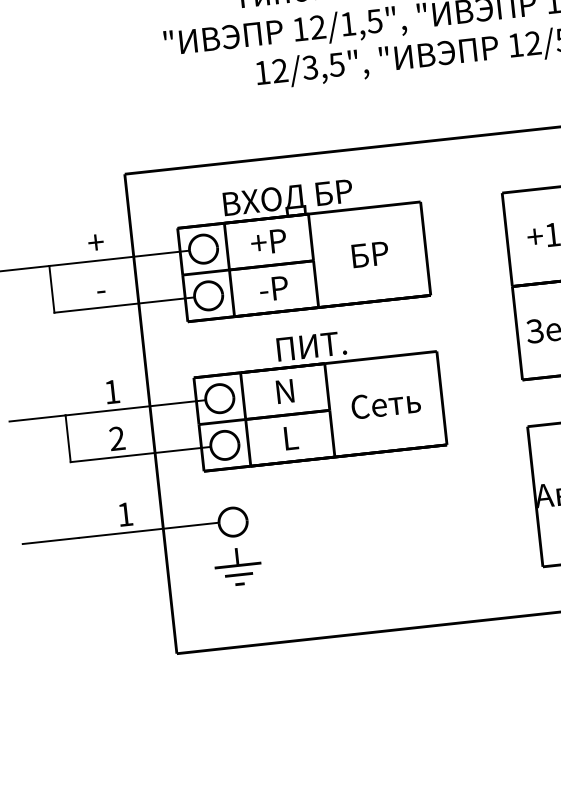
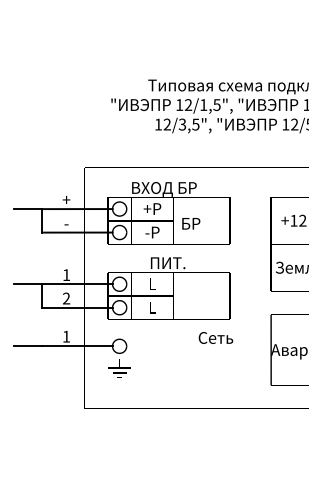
text: (370, 253) -> (191, 223), moved
text: (285, 392) -> (152, 284), N -> L
text: (384, 403) -> (215, 337), moved

